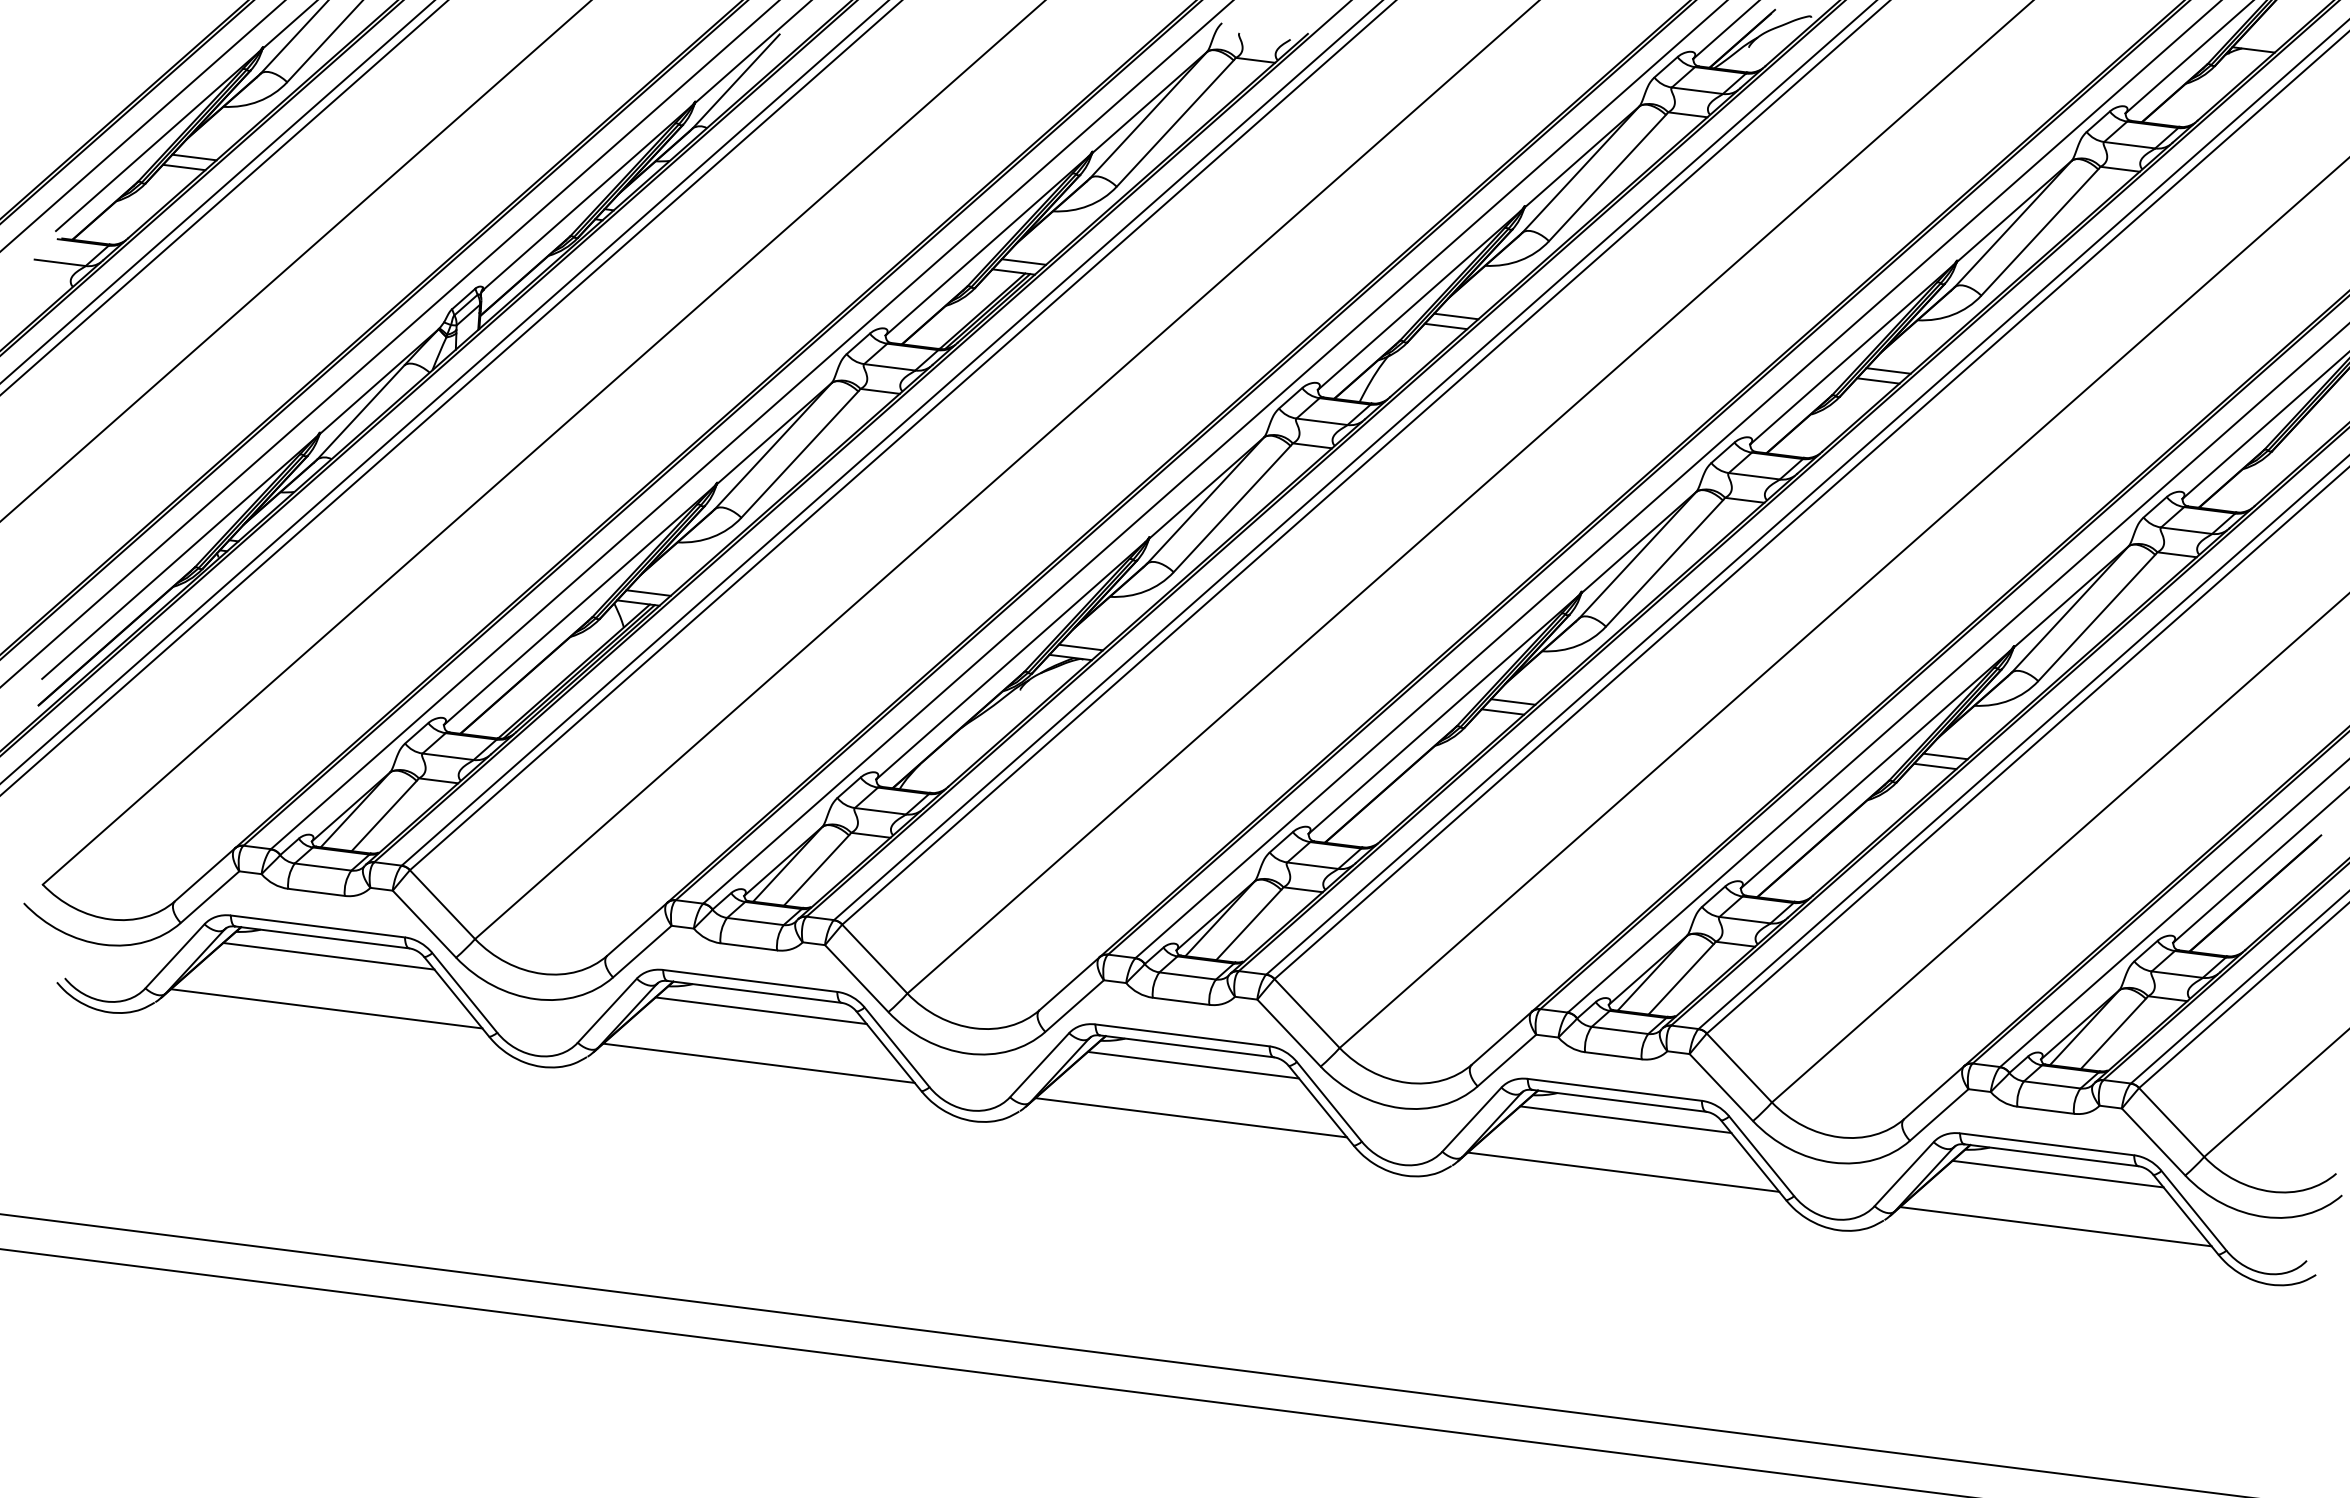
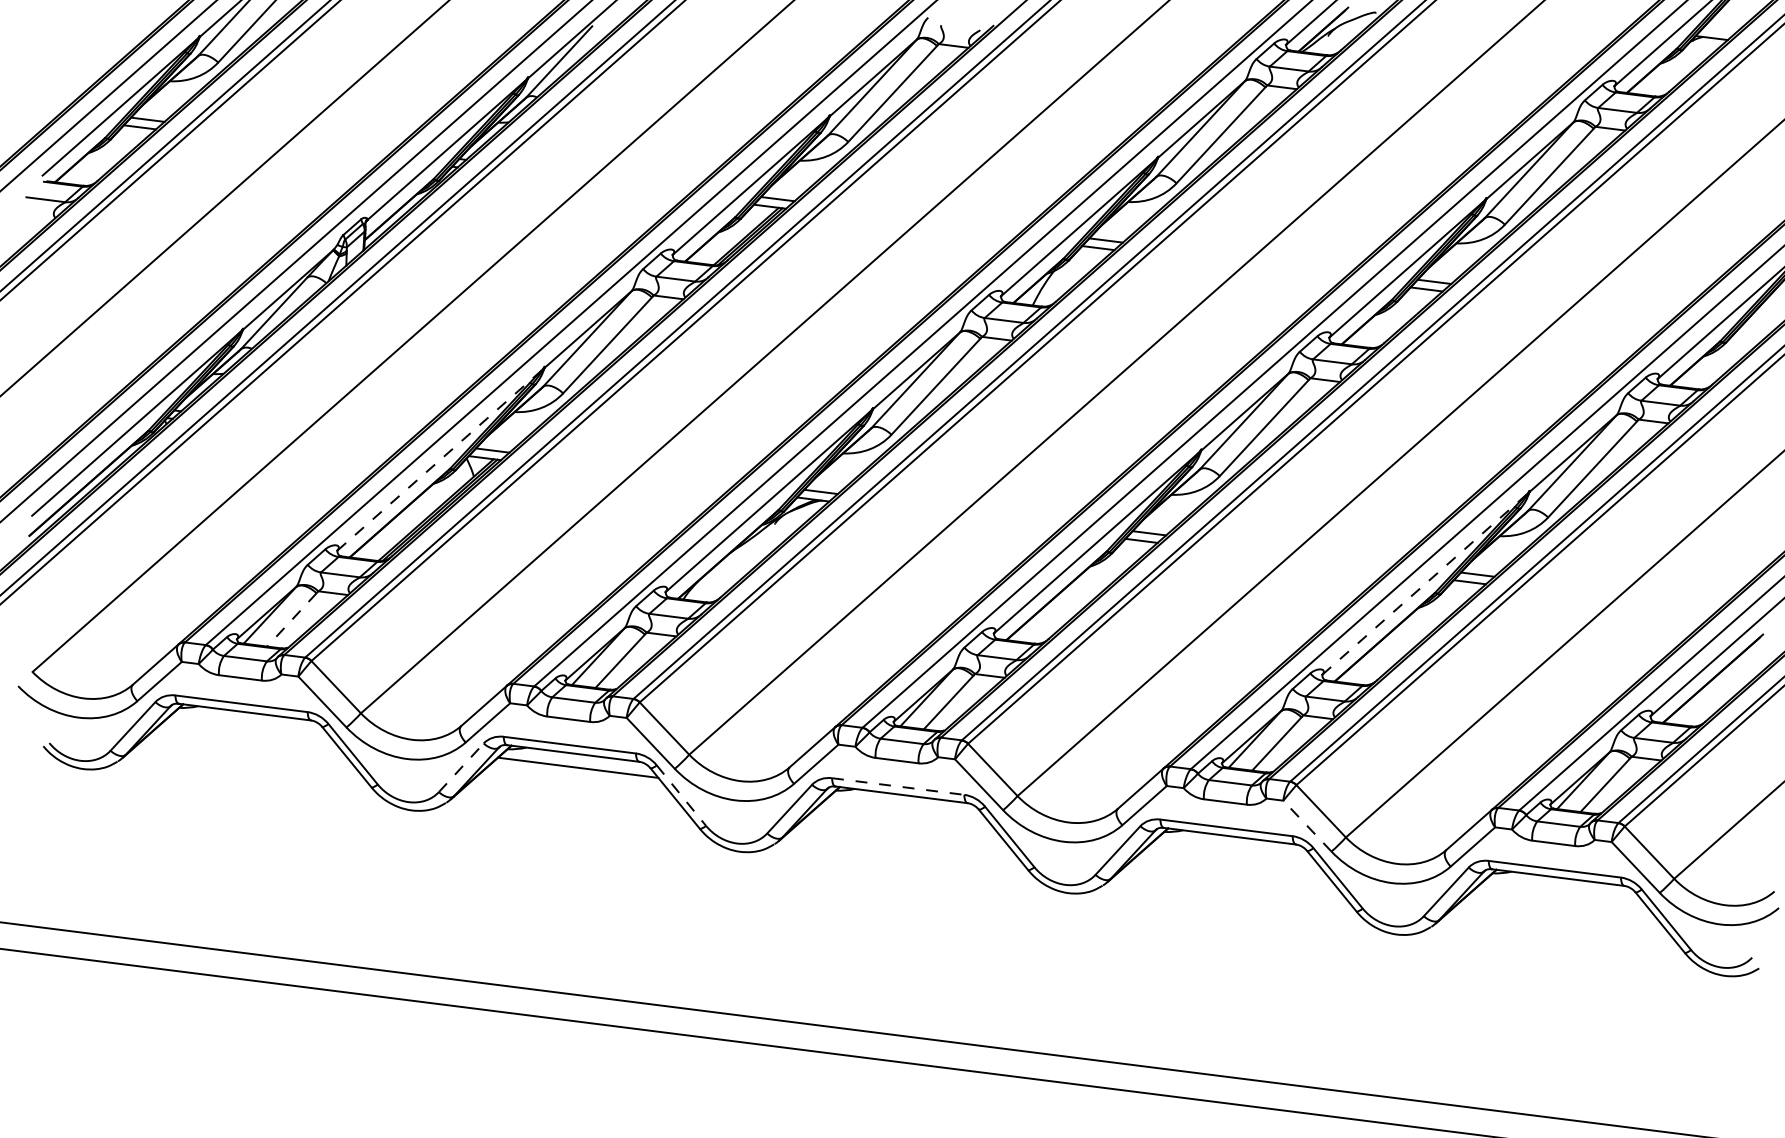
line: (578, 606) -> (439, 460), solid -> dashed
line: (1875, 769) -> (1424, 584), solid -> dashed
line: (384, 816) -> (292, 620), solid -> dashed
line: (328, 956) -> (249, 726), removed
line: (326, 1008) -> (248, 766), removed
line: (607, 1010) -> (461, 767), solid -> dashed
line: (1182, 1035) -> (898, 786), solid -> dashed
line: (897, 1047) -> (681, 795), solid -> dashed
line: (758, 1062) -> (576, 807), removed
line: (1193, 1064) -> (906, 808), removed
line: (1720, 1087) -> (1306, 826), solid -> dashed
line: (1191, 1117) -> (905, 848), removed
line: (1625, 1119) -> (1234, 850), removed
line: (1623, 1171) -> (1233, 889), removed
line: (2057, 1173) -> (1562, 891), removed
line: (2055, 1226) -> (1561, 931), removed

